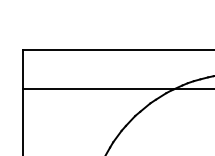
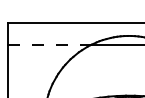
line: (98, 89) -> (50, 44), solid -> dashed

